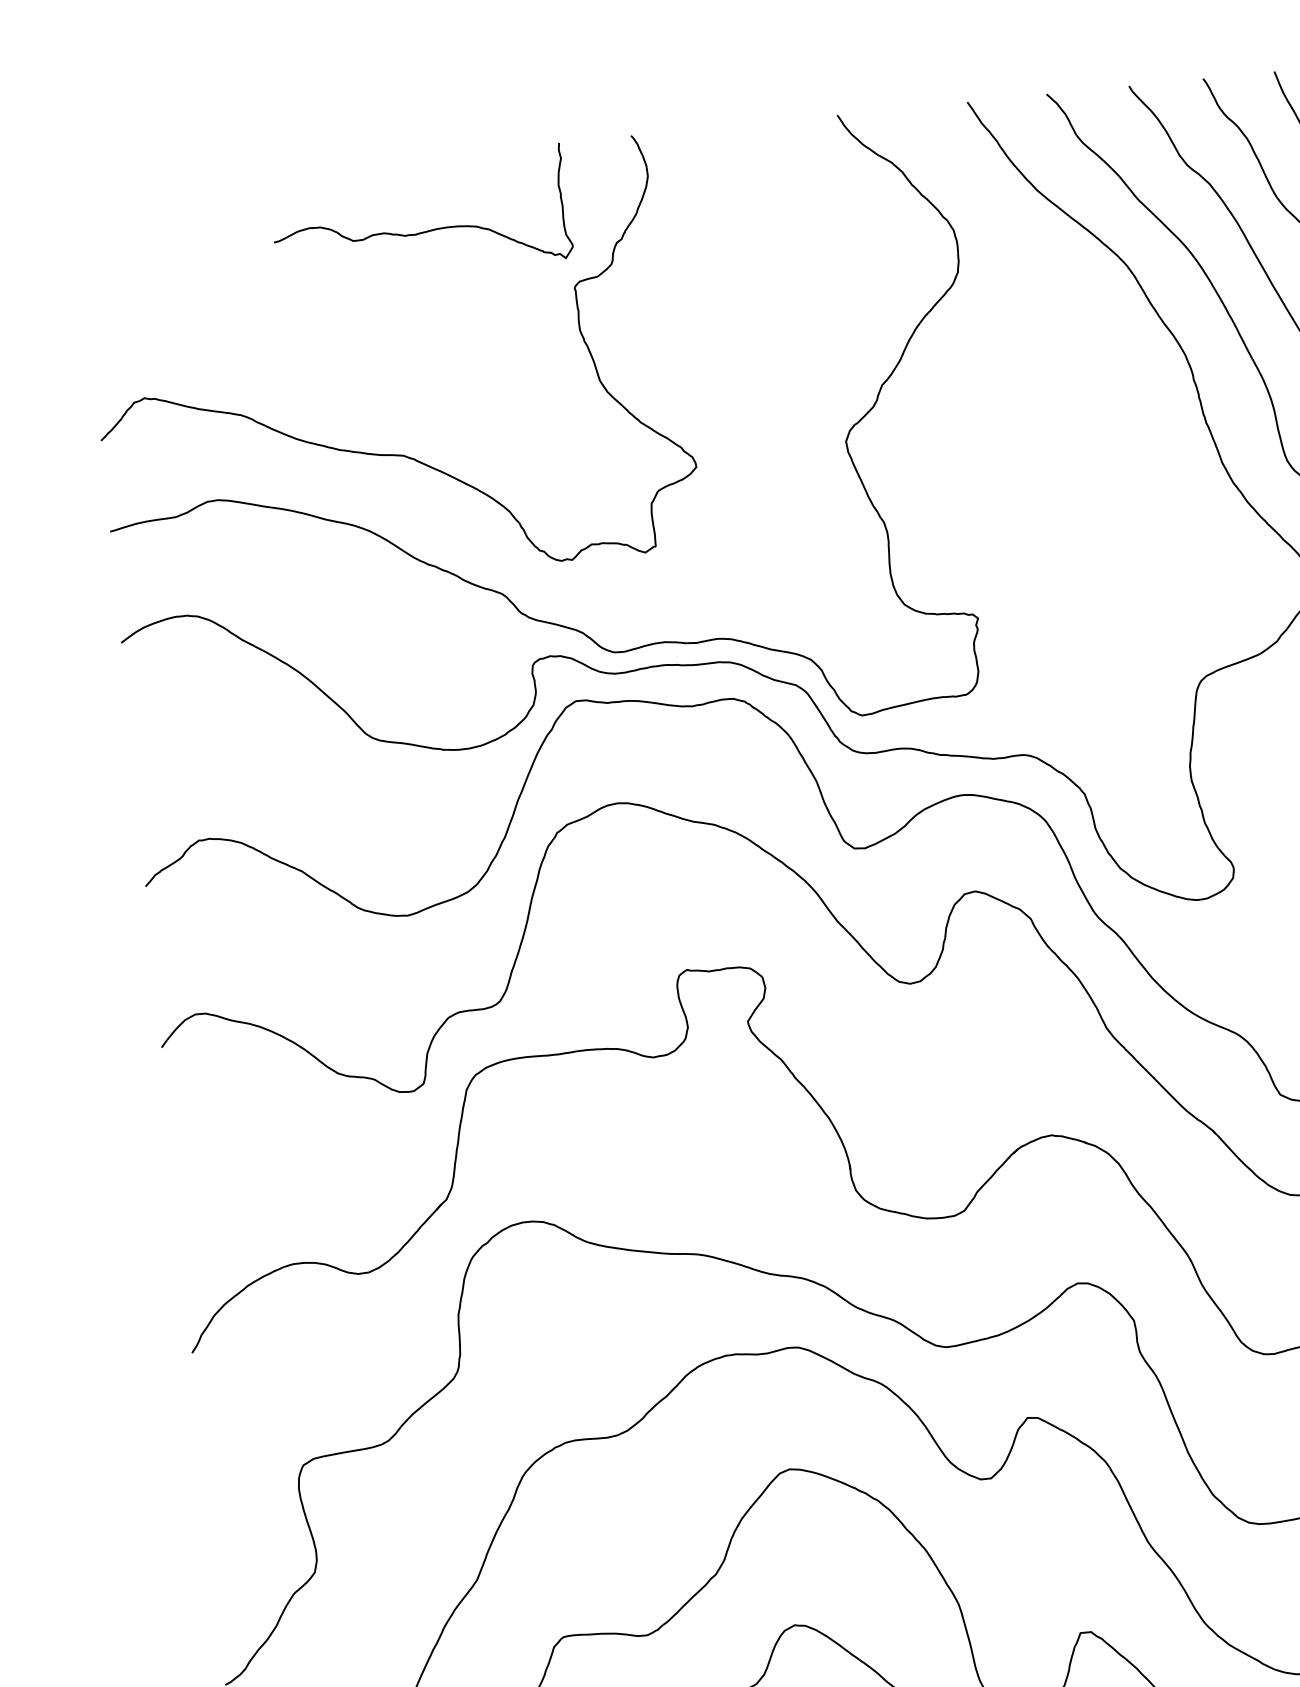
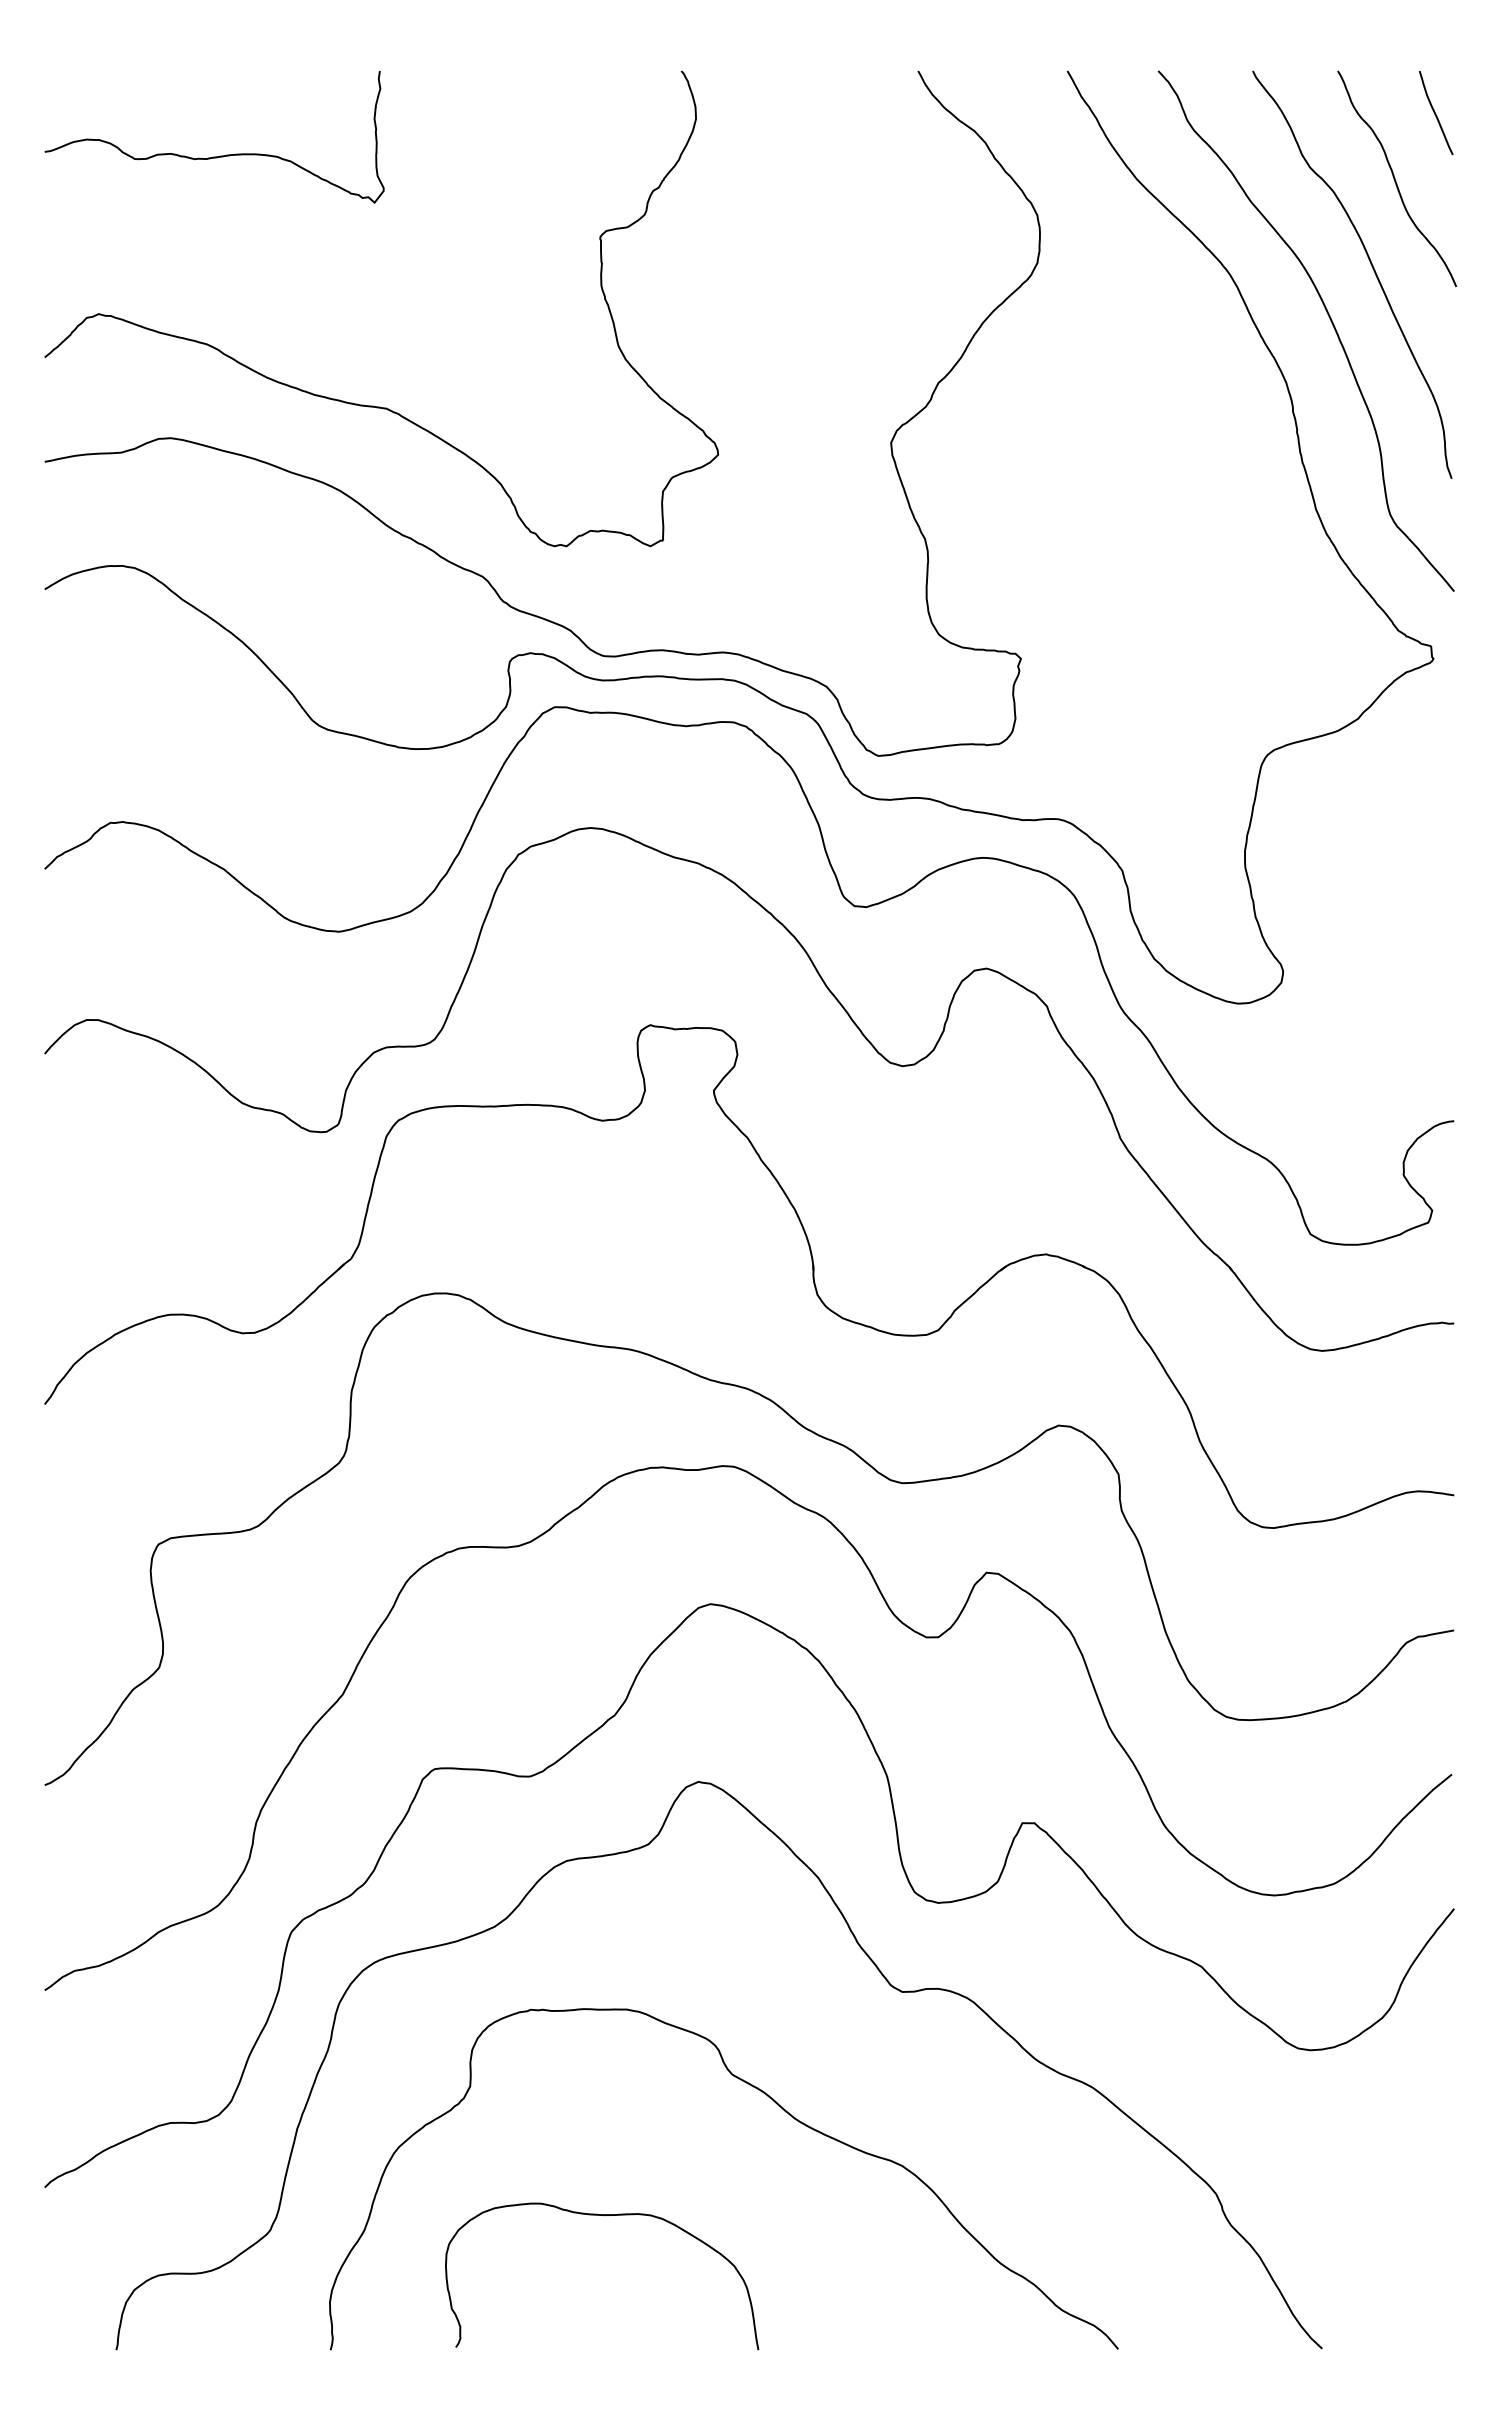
curve: (427, 230) -> (220, 155), moved

